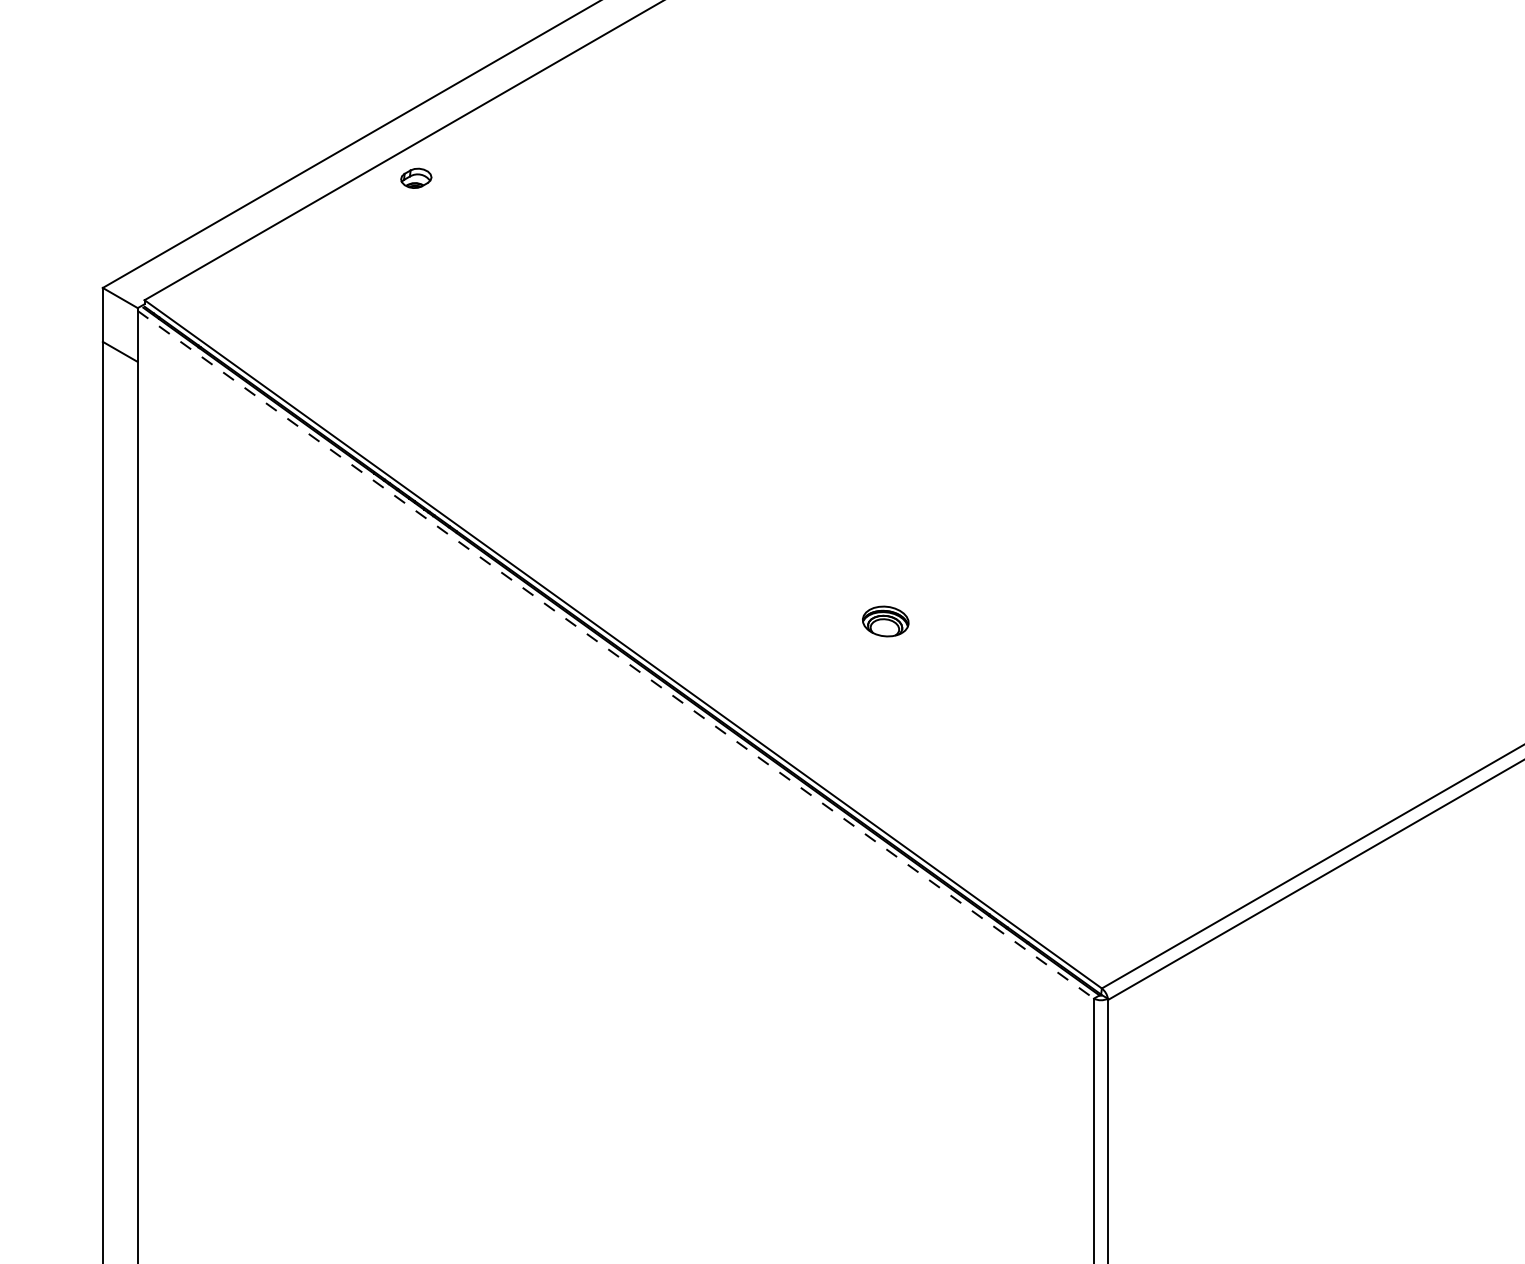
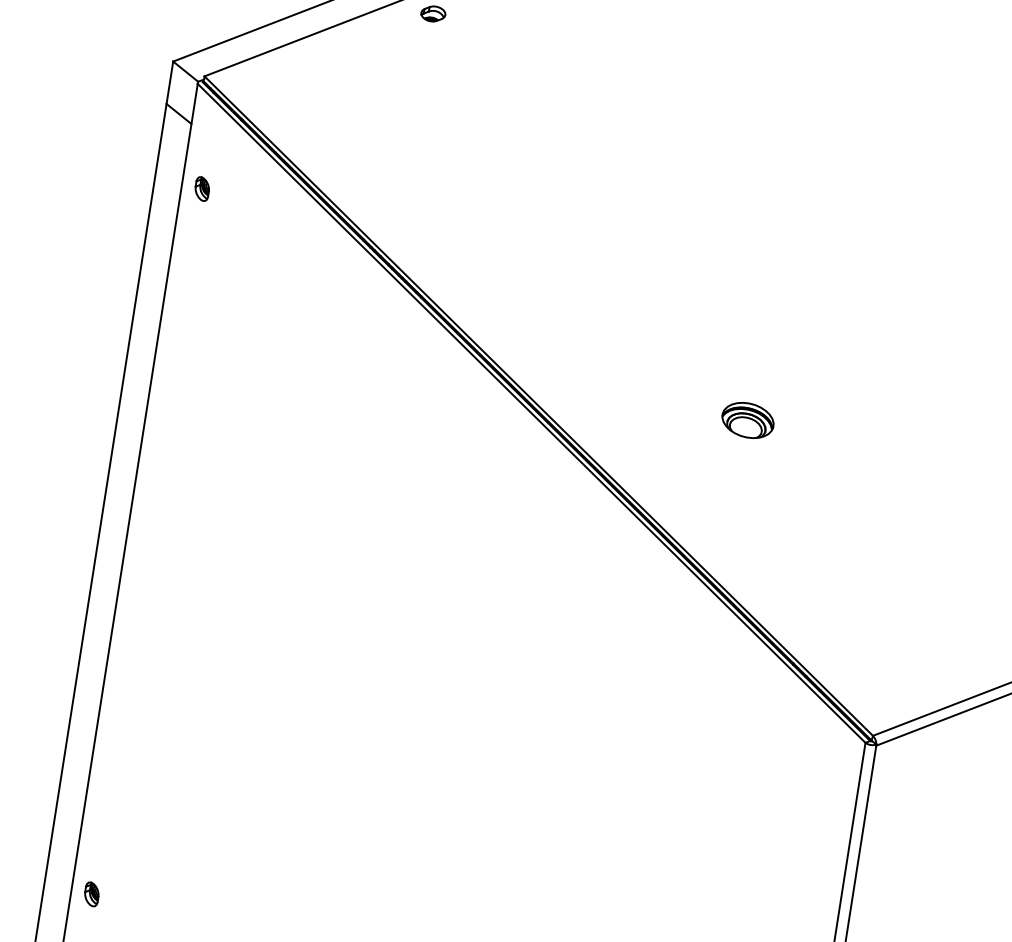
part: (163, 440) -> (202, 189), added
part: (885, 621) -> (747, 420), size x1.43
line: (615, 654) -> (531, 413), dashed -> solid

